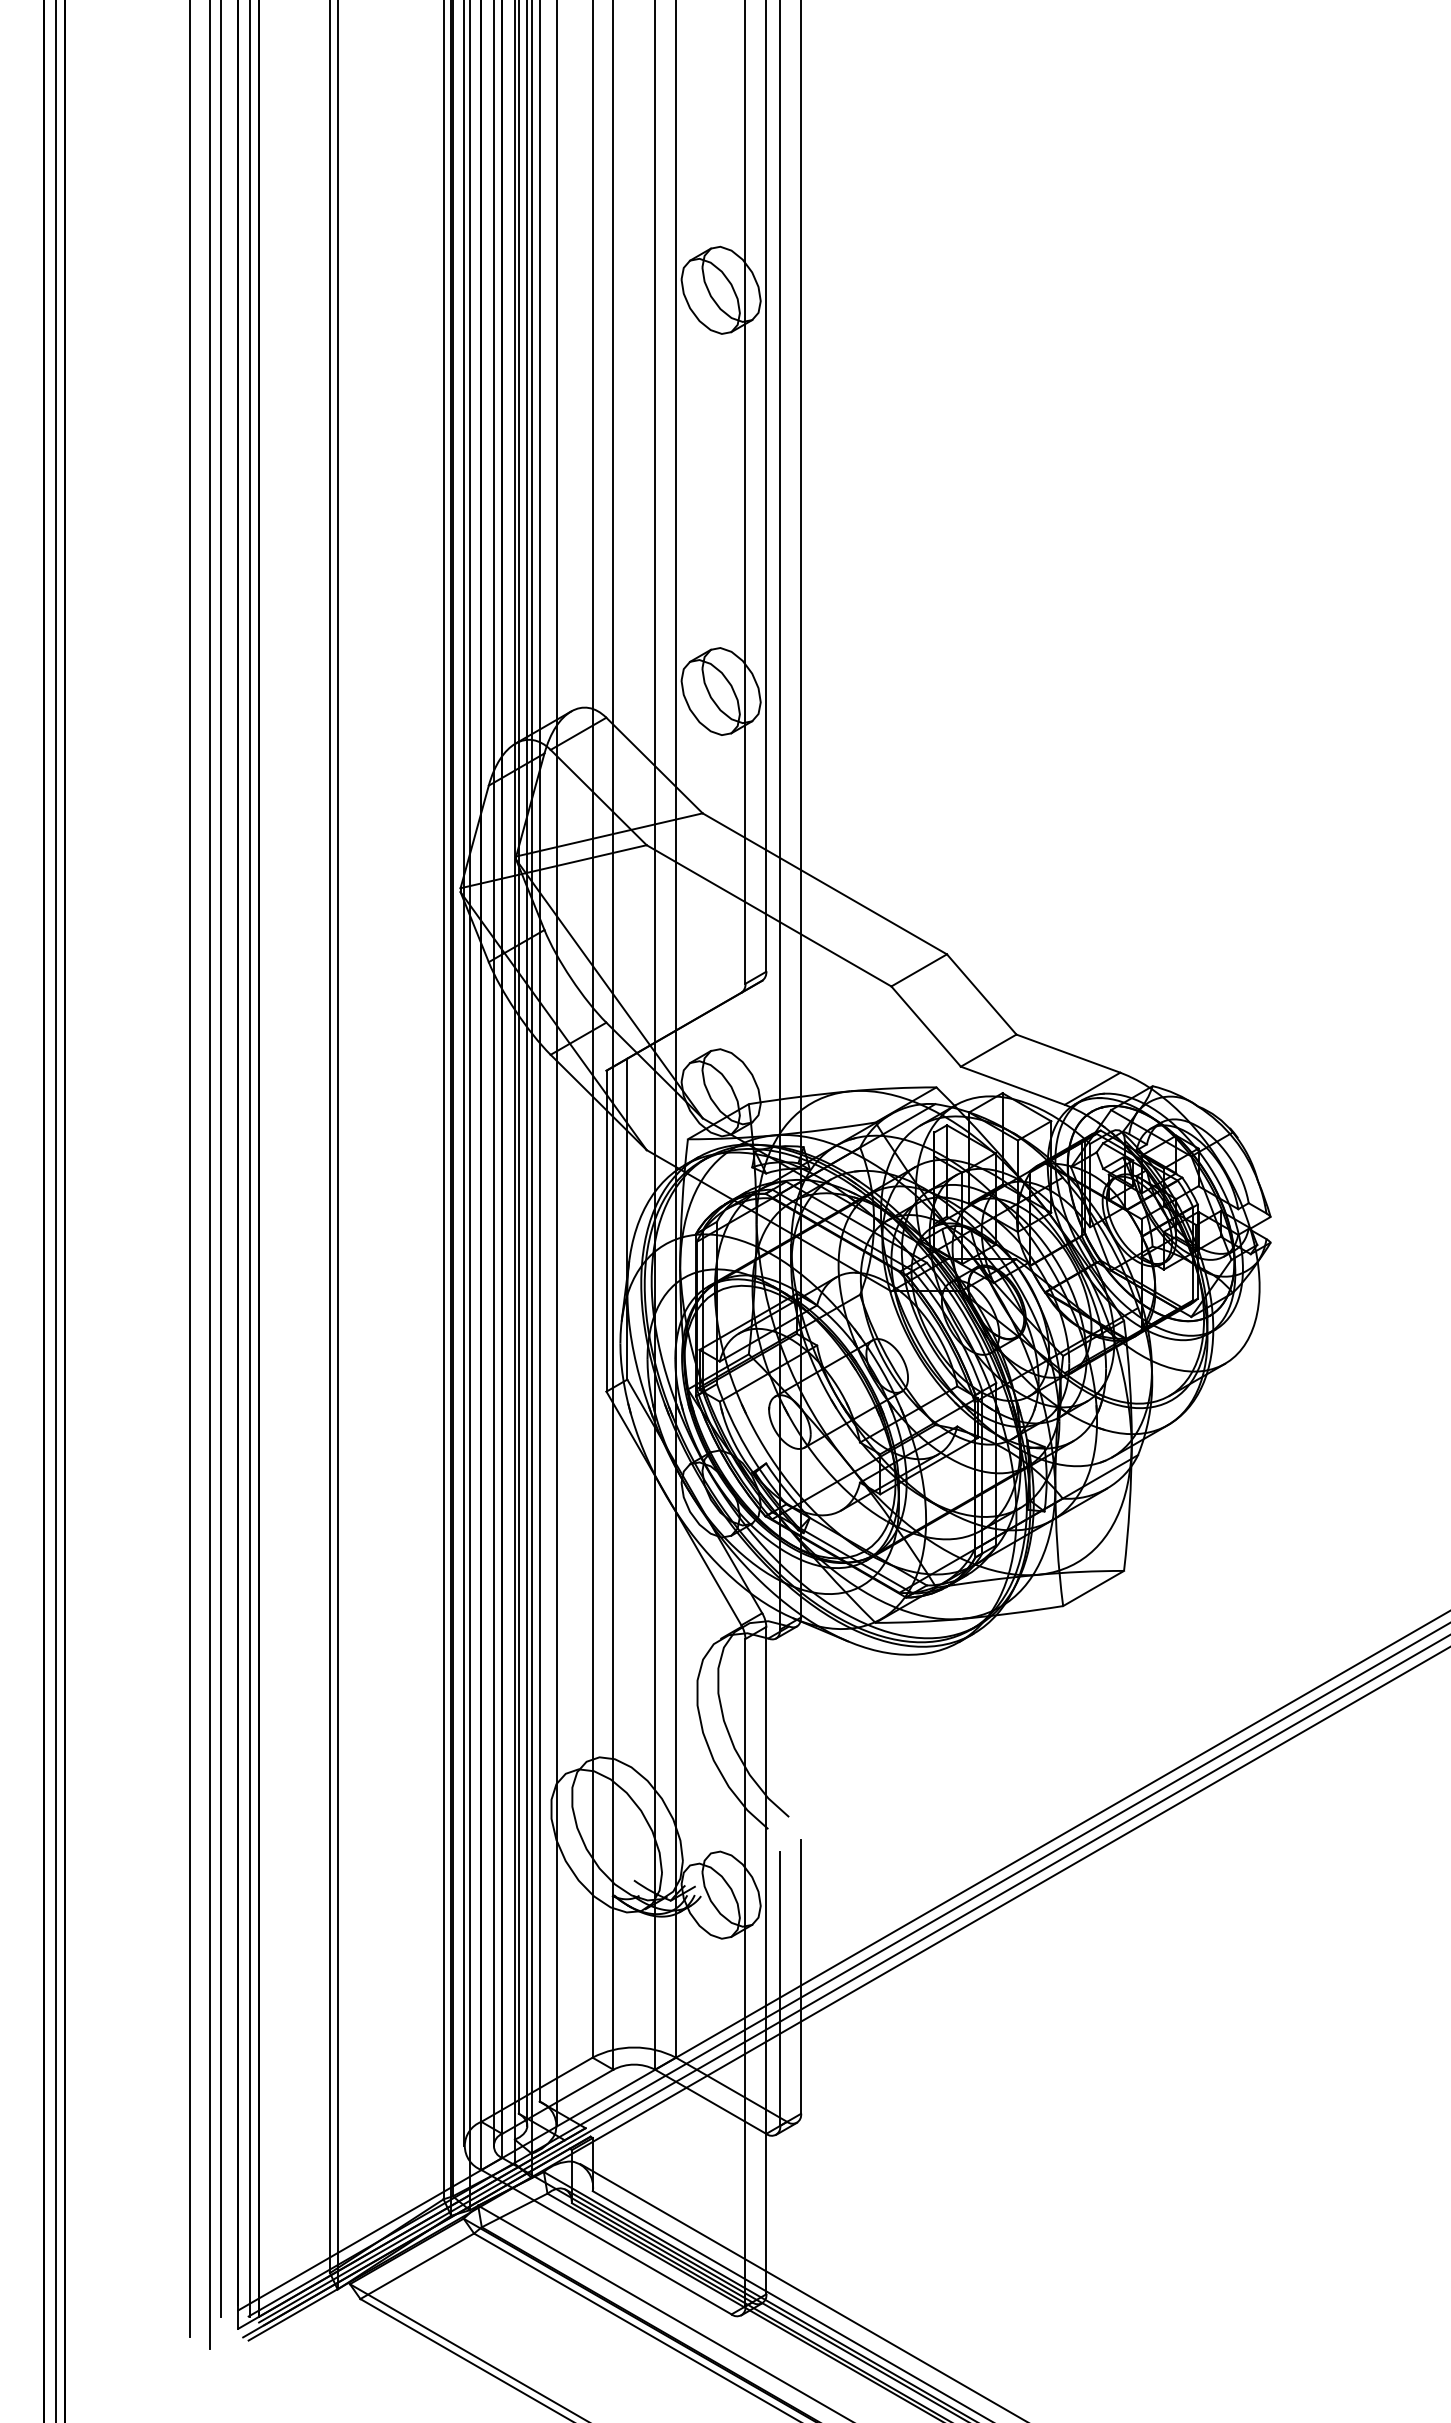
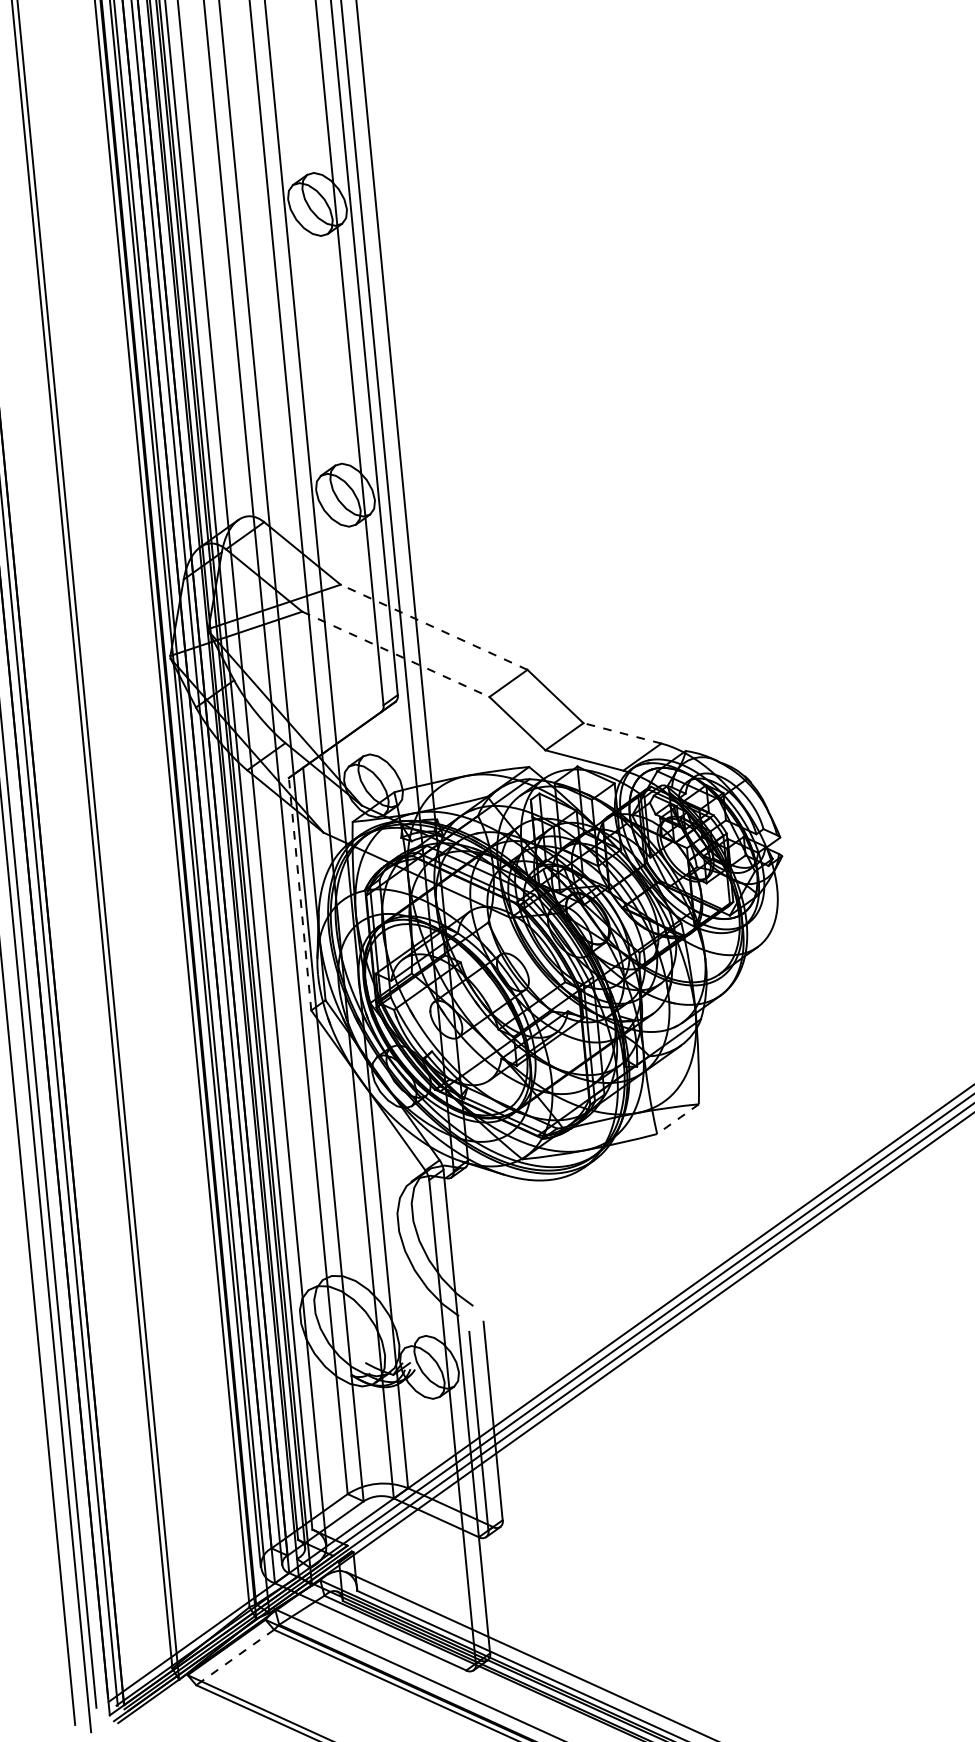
line: (824, 883) -> (433, 627), solid -> dashed
line: (769, 916) -> (396, 654), solid -> dashed
line: (1067, 1053) -> (621, 733), solid -> dashed
line: (606, 1230) -> (300, 893), solid -> dashed
line: (1093, 1588) -> (677, 1119), solid -> dashed
line: (417, 2266) -> (235, 1657), solid -> dashed

